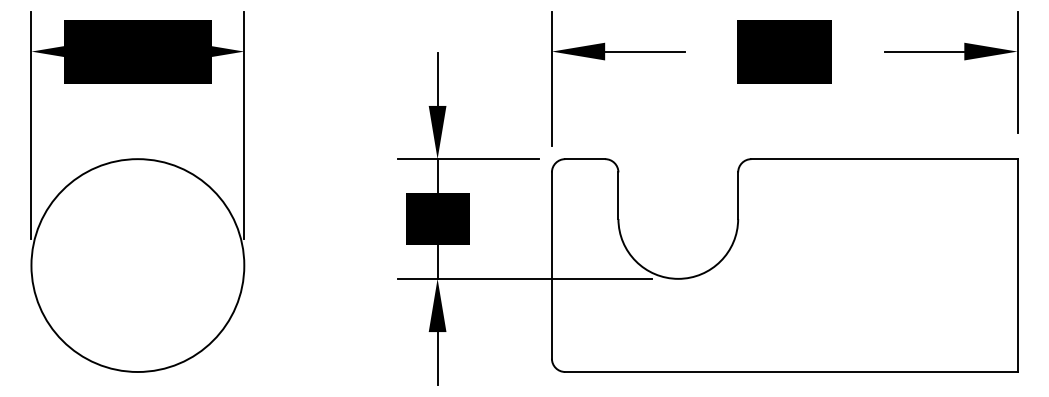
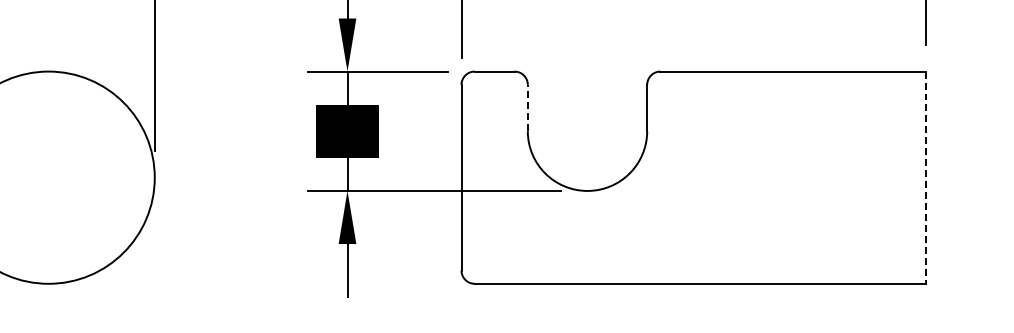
line: (618, 195) -> (527, 107), solid -> dashed
line: (1017, 266) -> (925, 178), solid -> dashed

